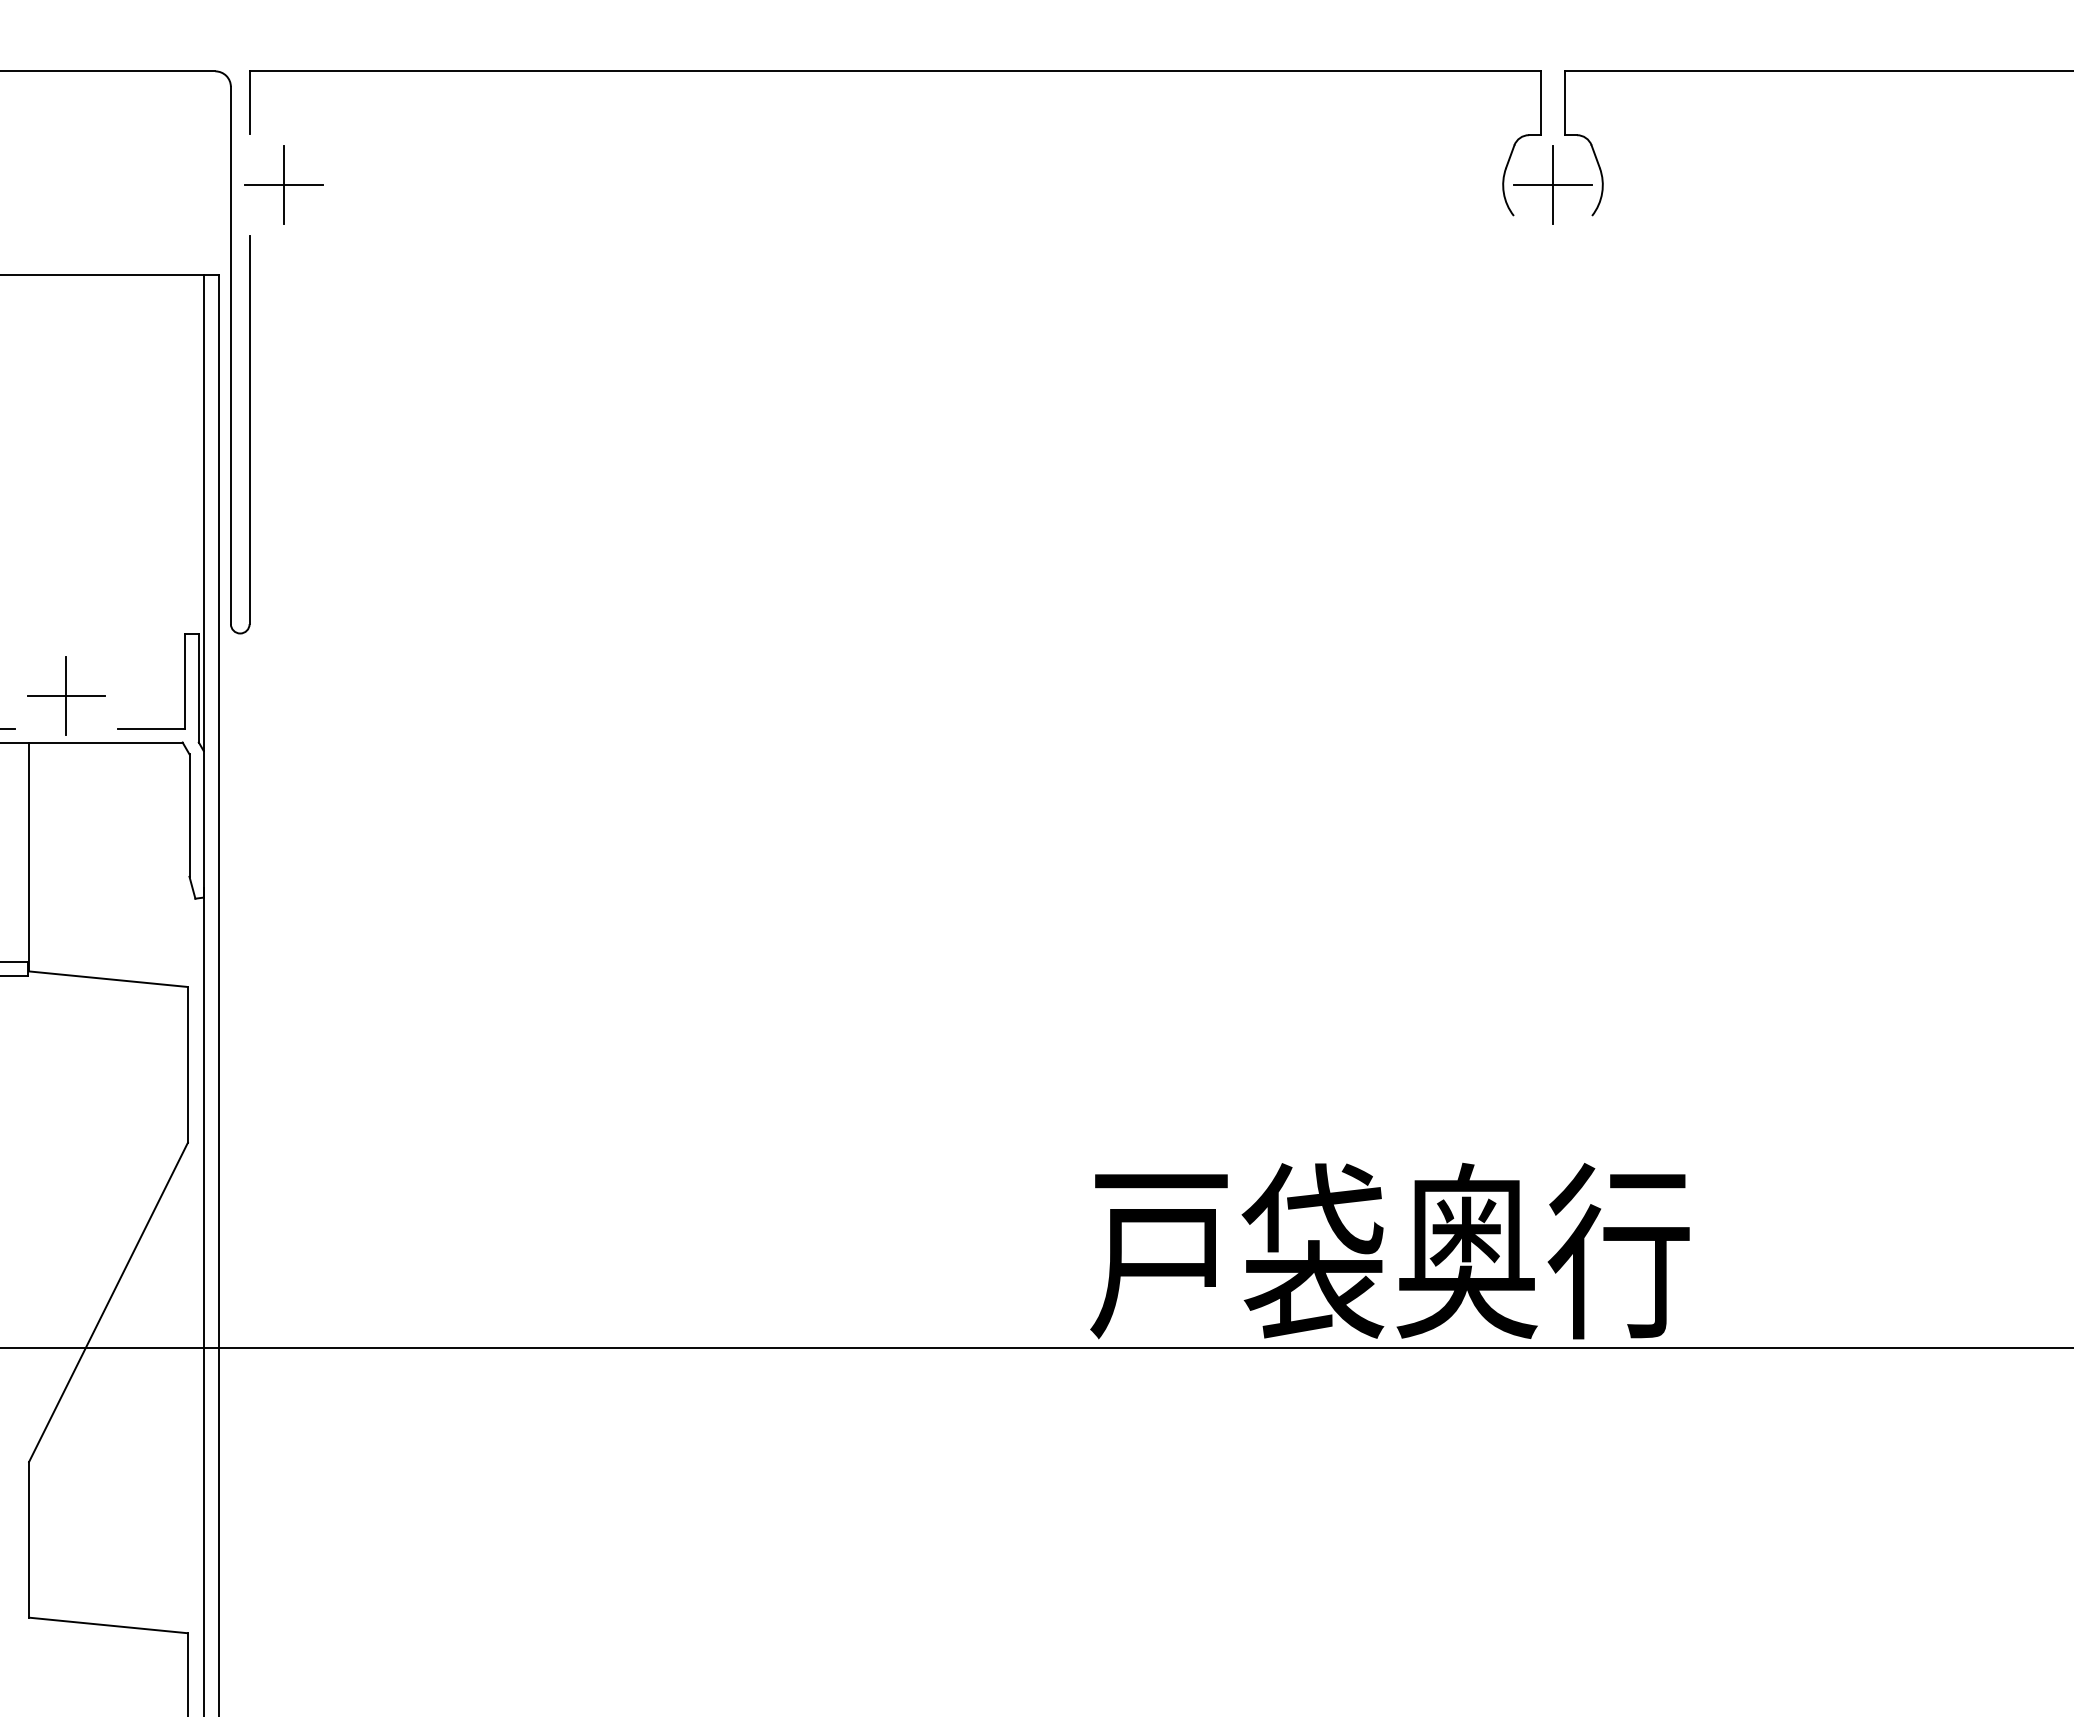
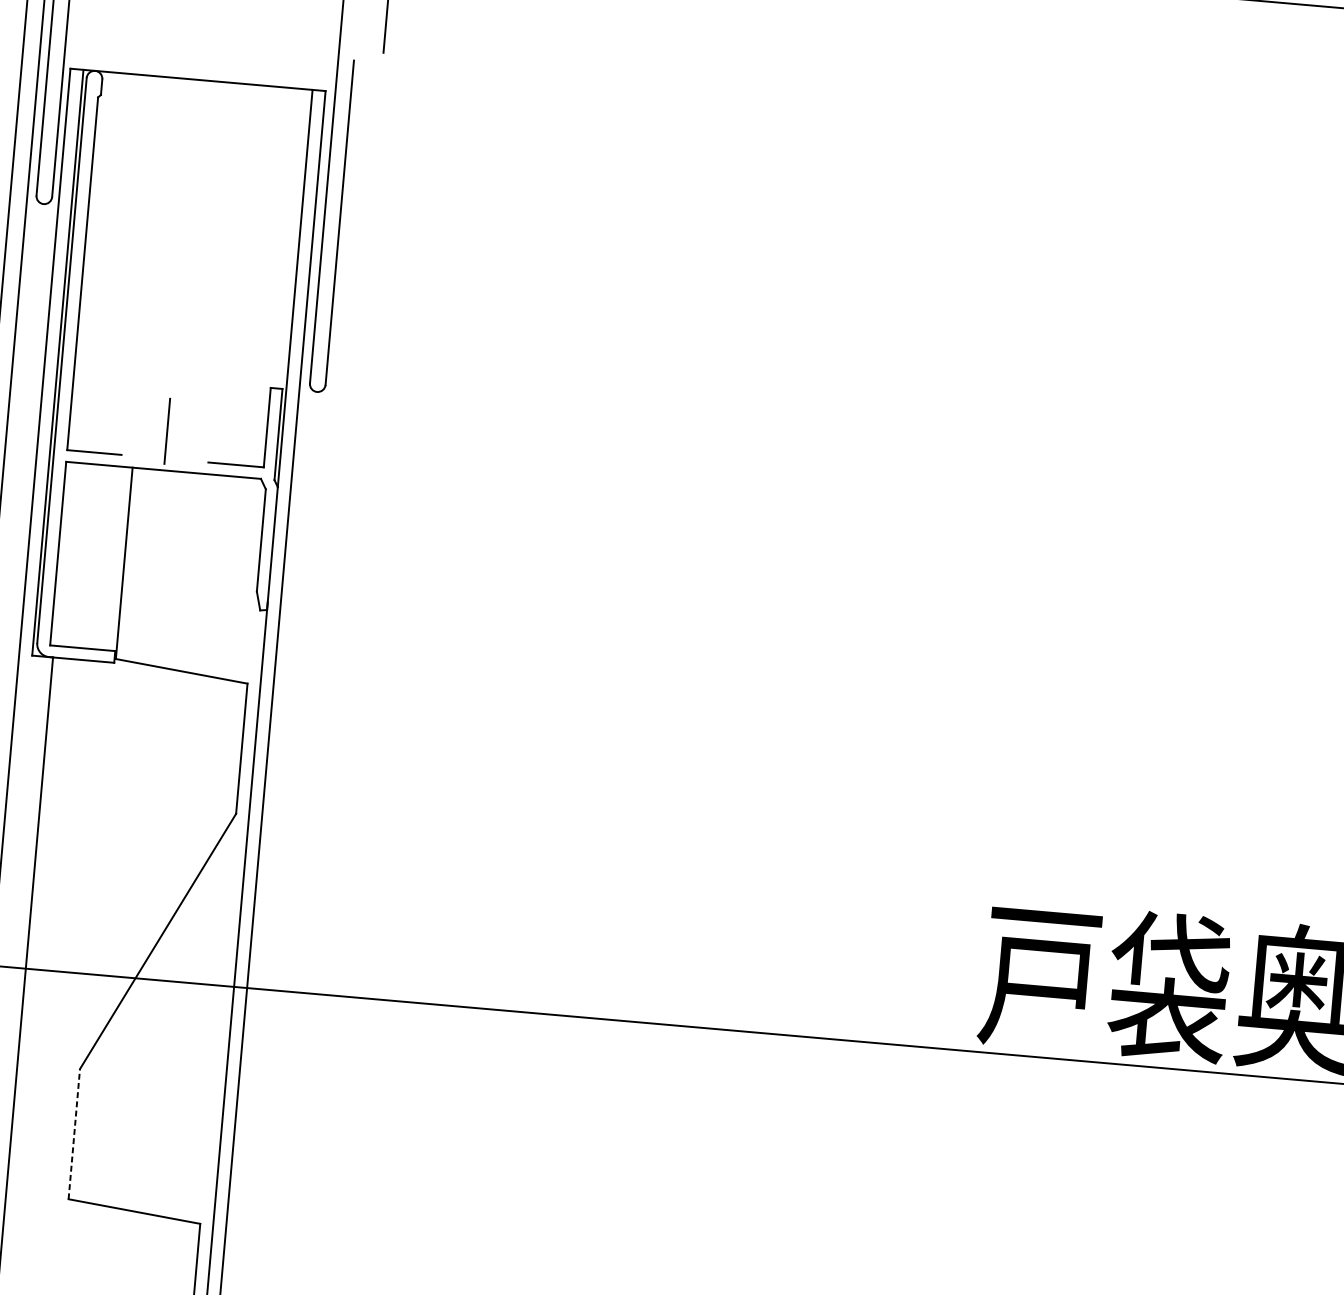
line: (283, 185) -> (386, 20), removed
line: (66, 695) -> (167, 431), removed
line: (29, 1539) -> (74, 1133), solid -> dashed

